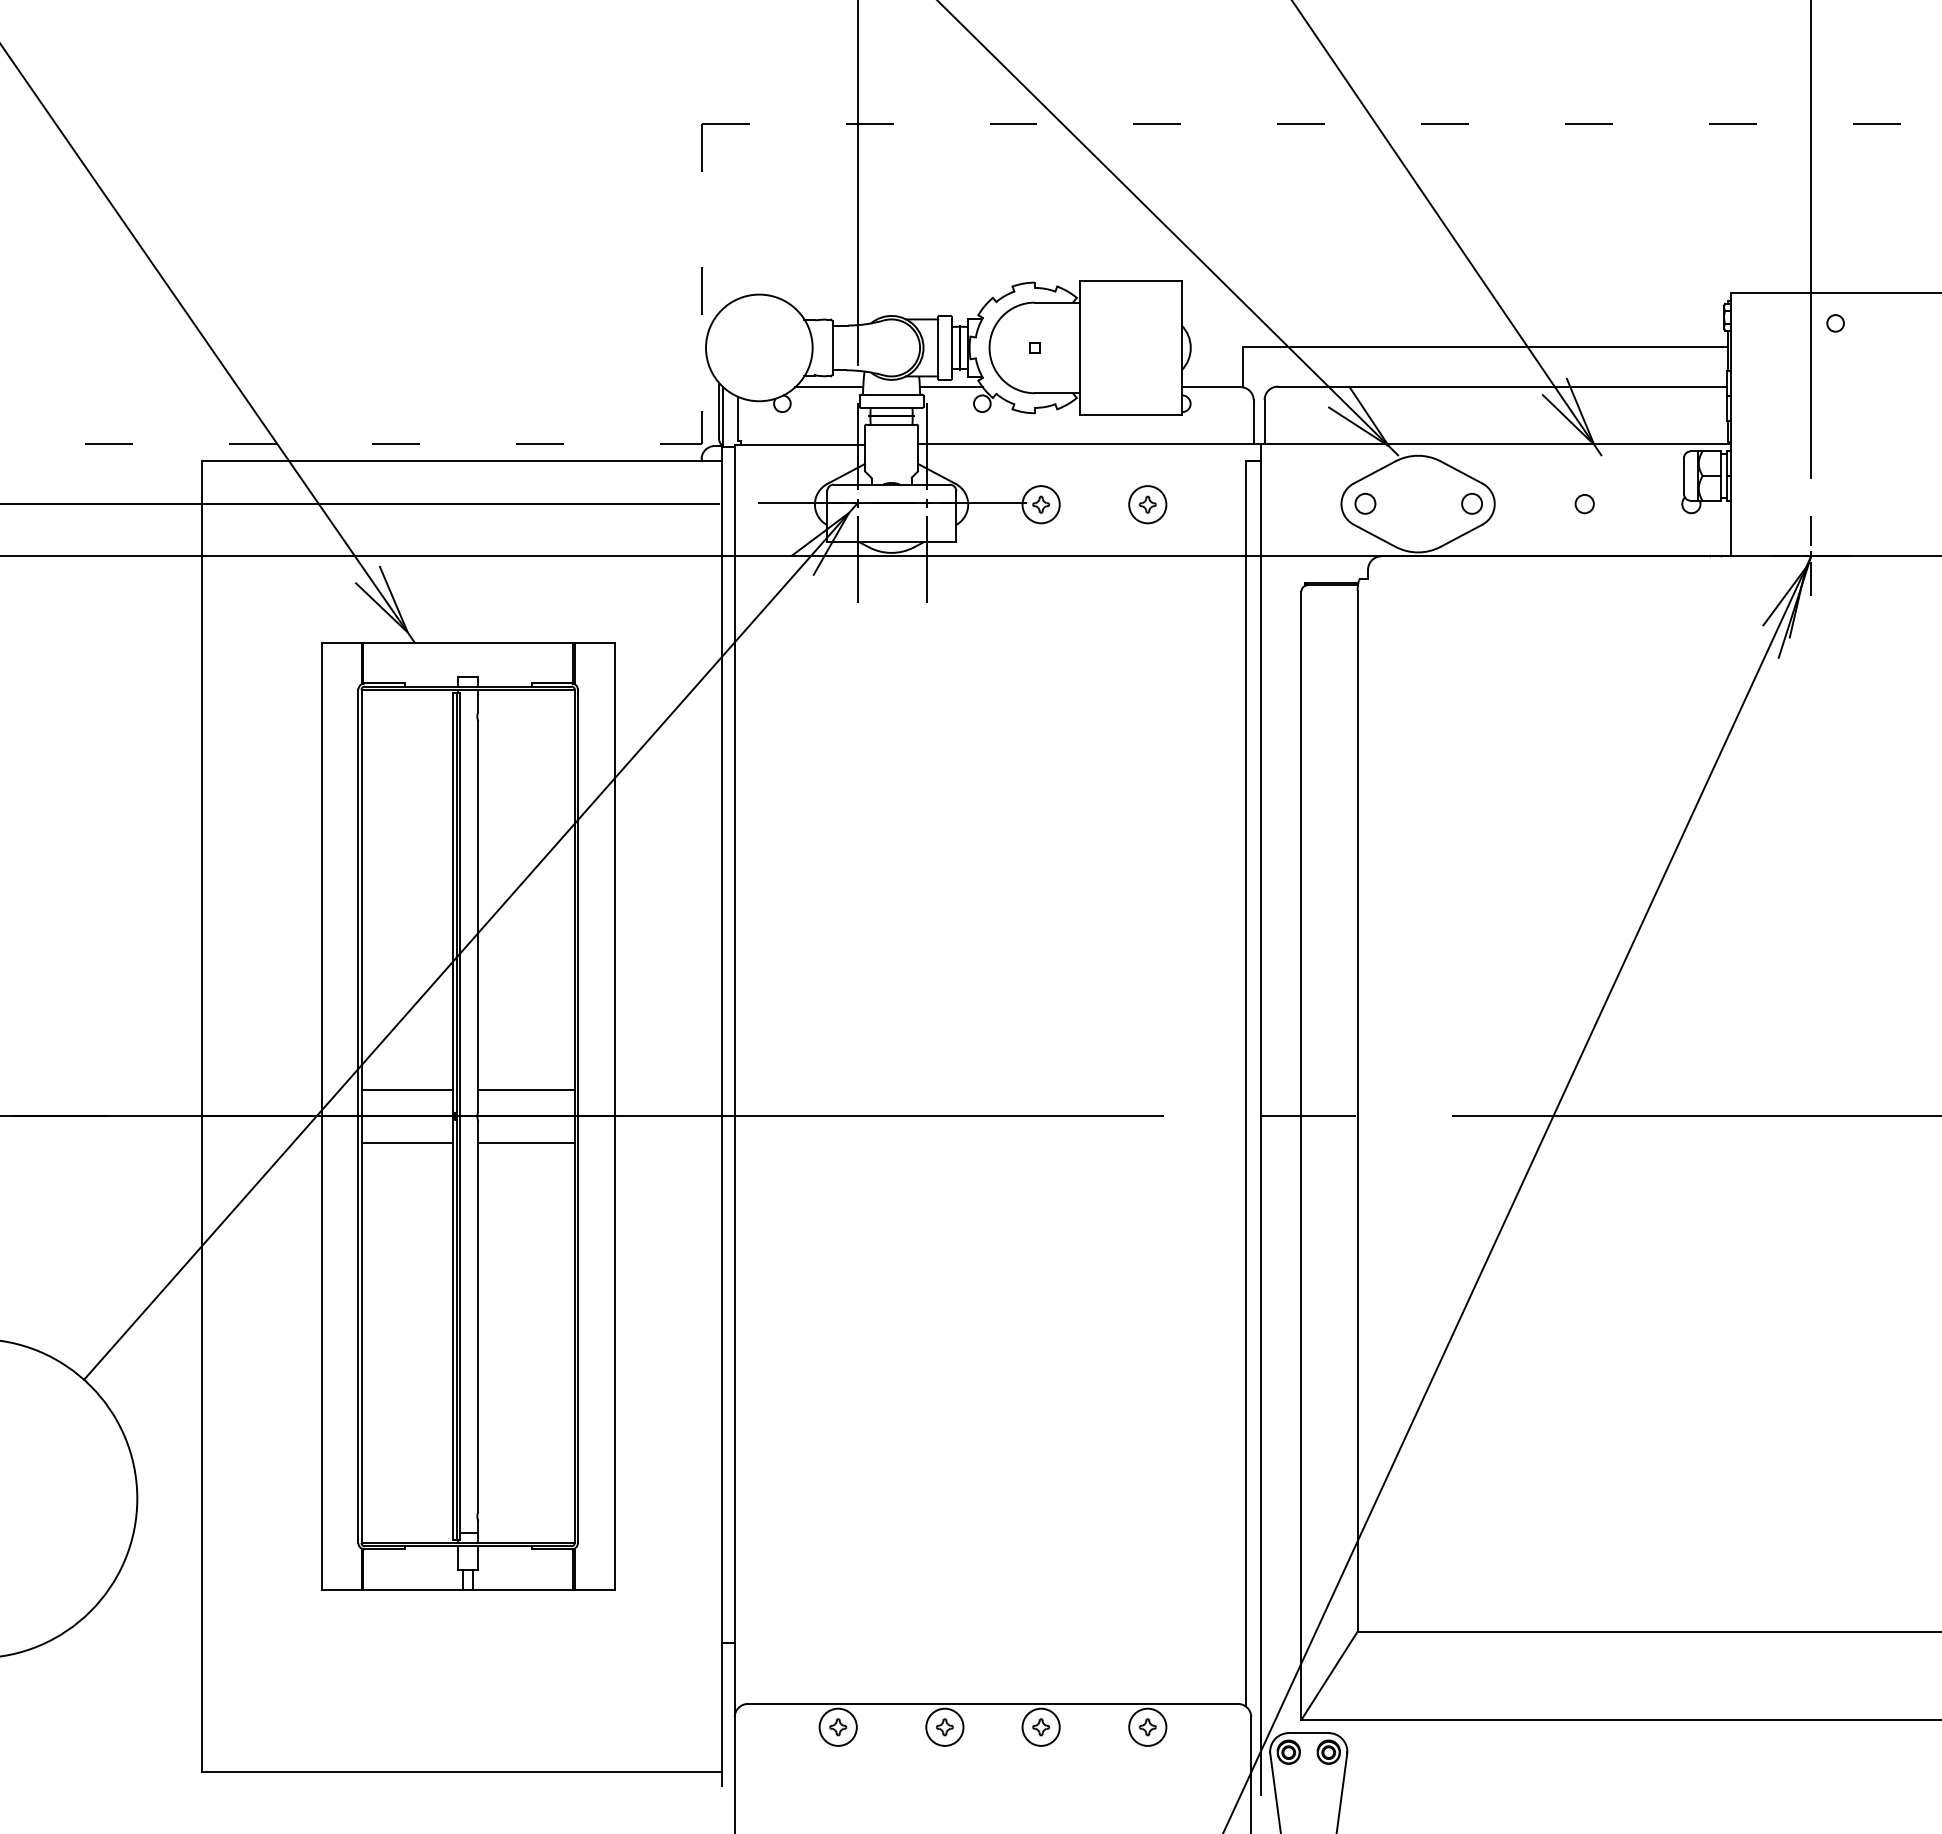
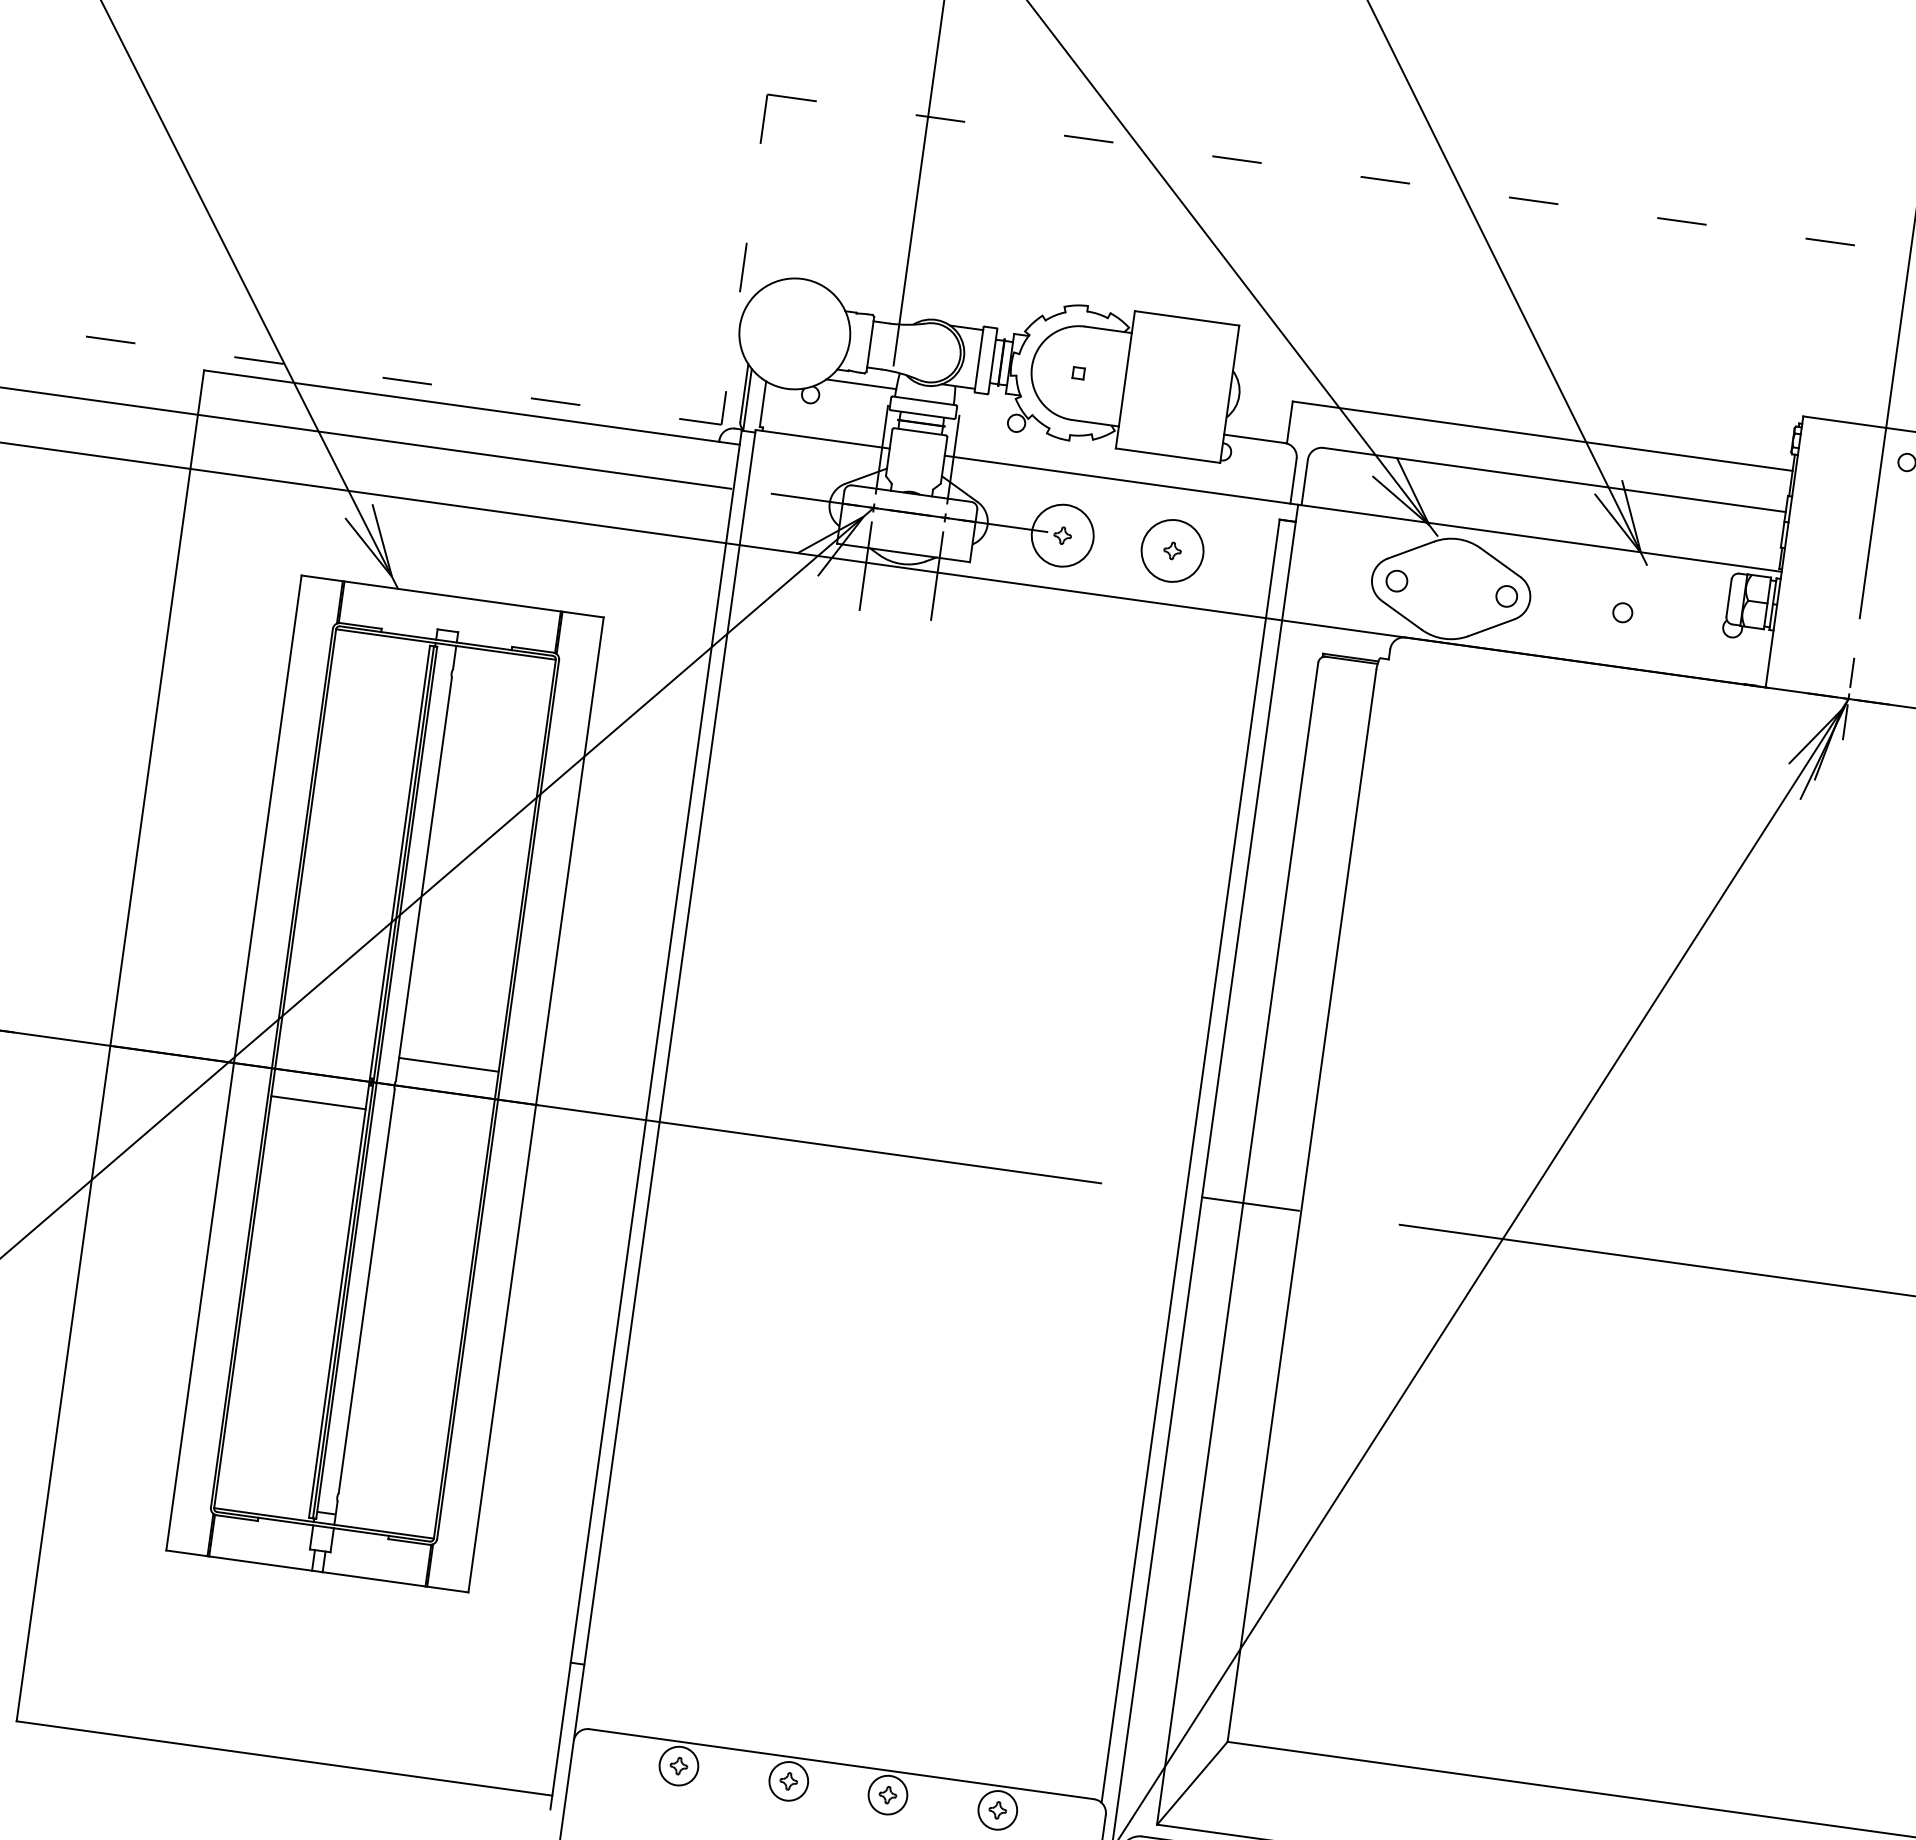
line: (950, 387) -> (986, 402), removed
circle: (1040, 504) -> (1062, 535), size x1.6
circle: (1147, 504) -> (1172, 550), size x1.6
line: (407, 1089) -> (326, 1047), removed
line: (526, 1143) -> (441, 1120), removed

